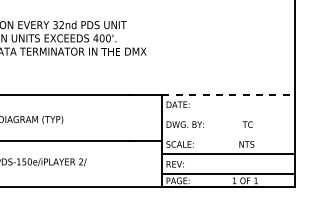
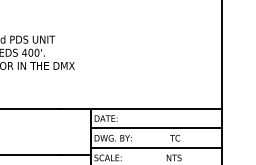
line: (229, 94) -> (157, 108), dashed -> solid
line: (228, 114) -> (156, 128), added
line: (228, 134) -> (156, 148), added

